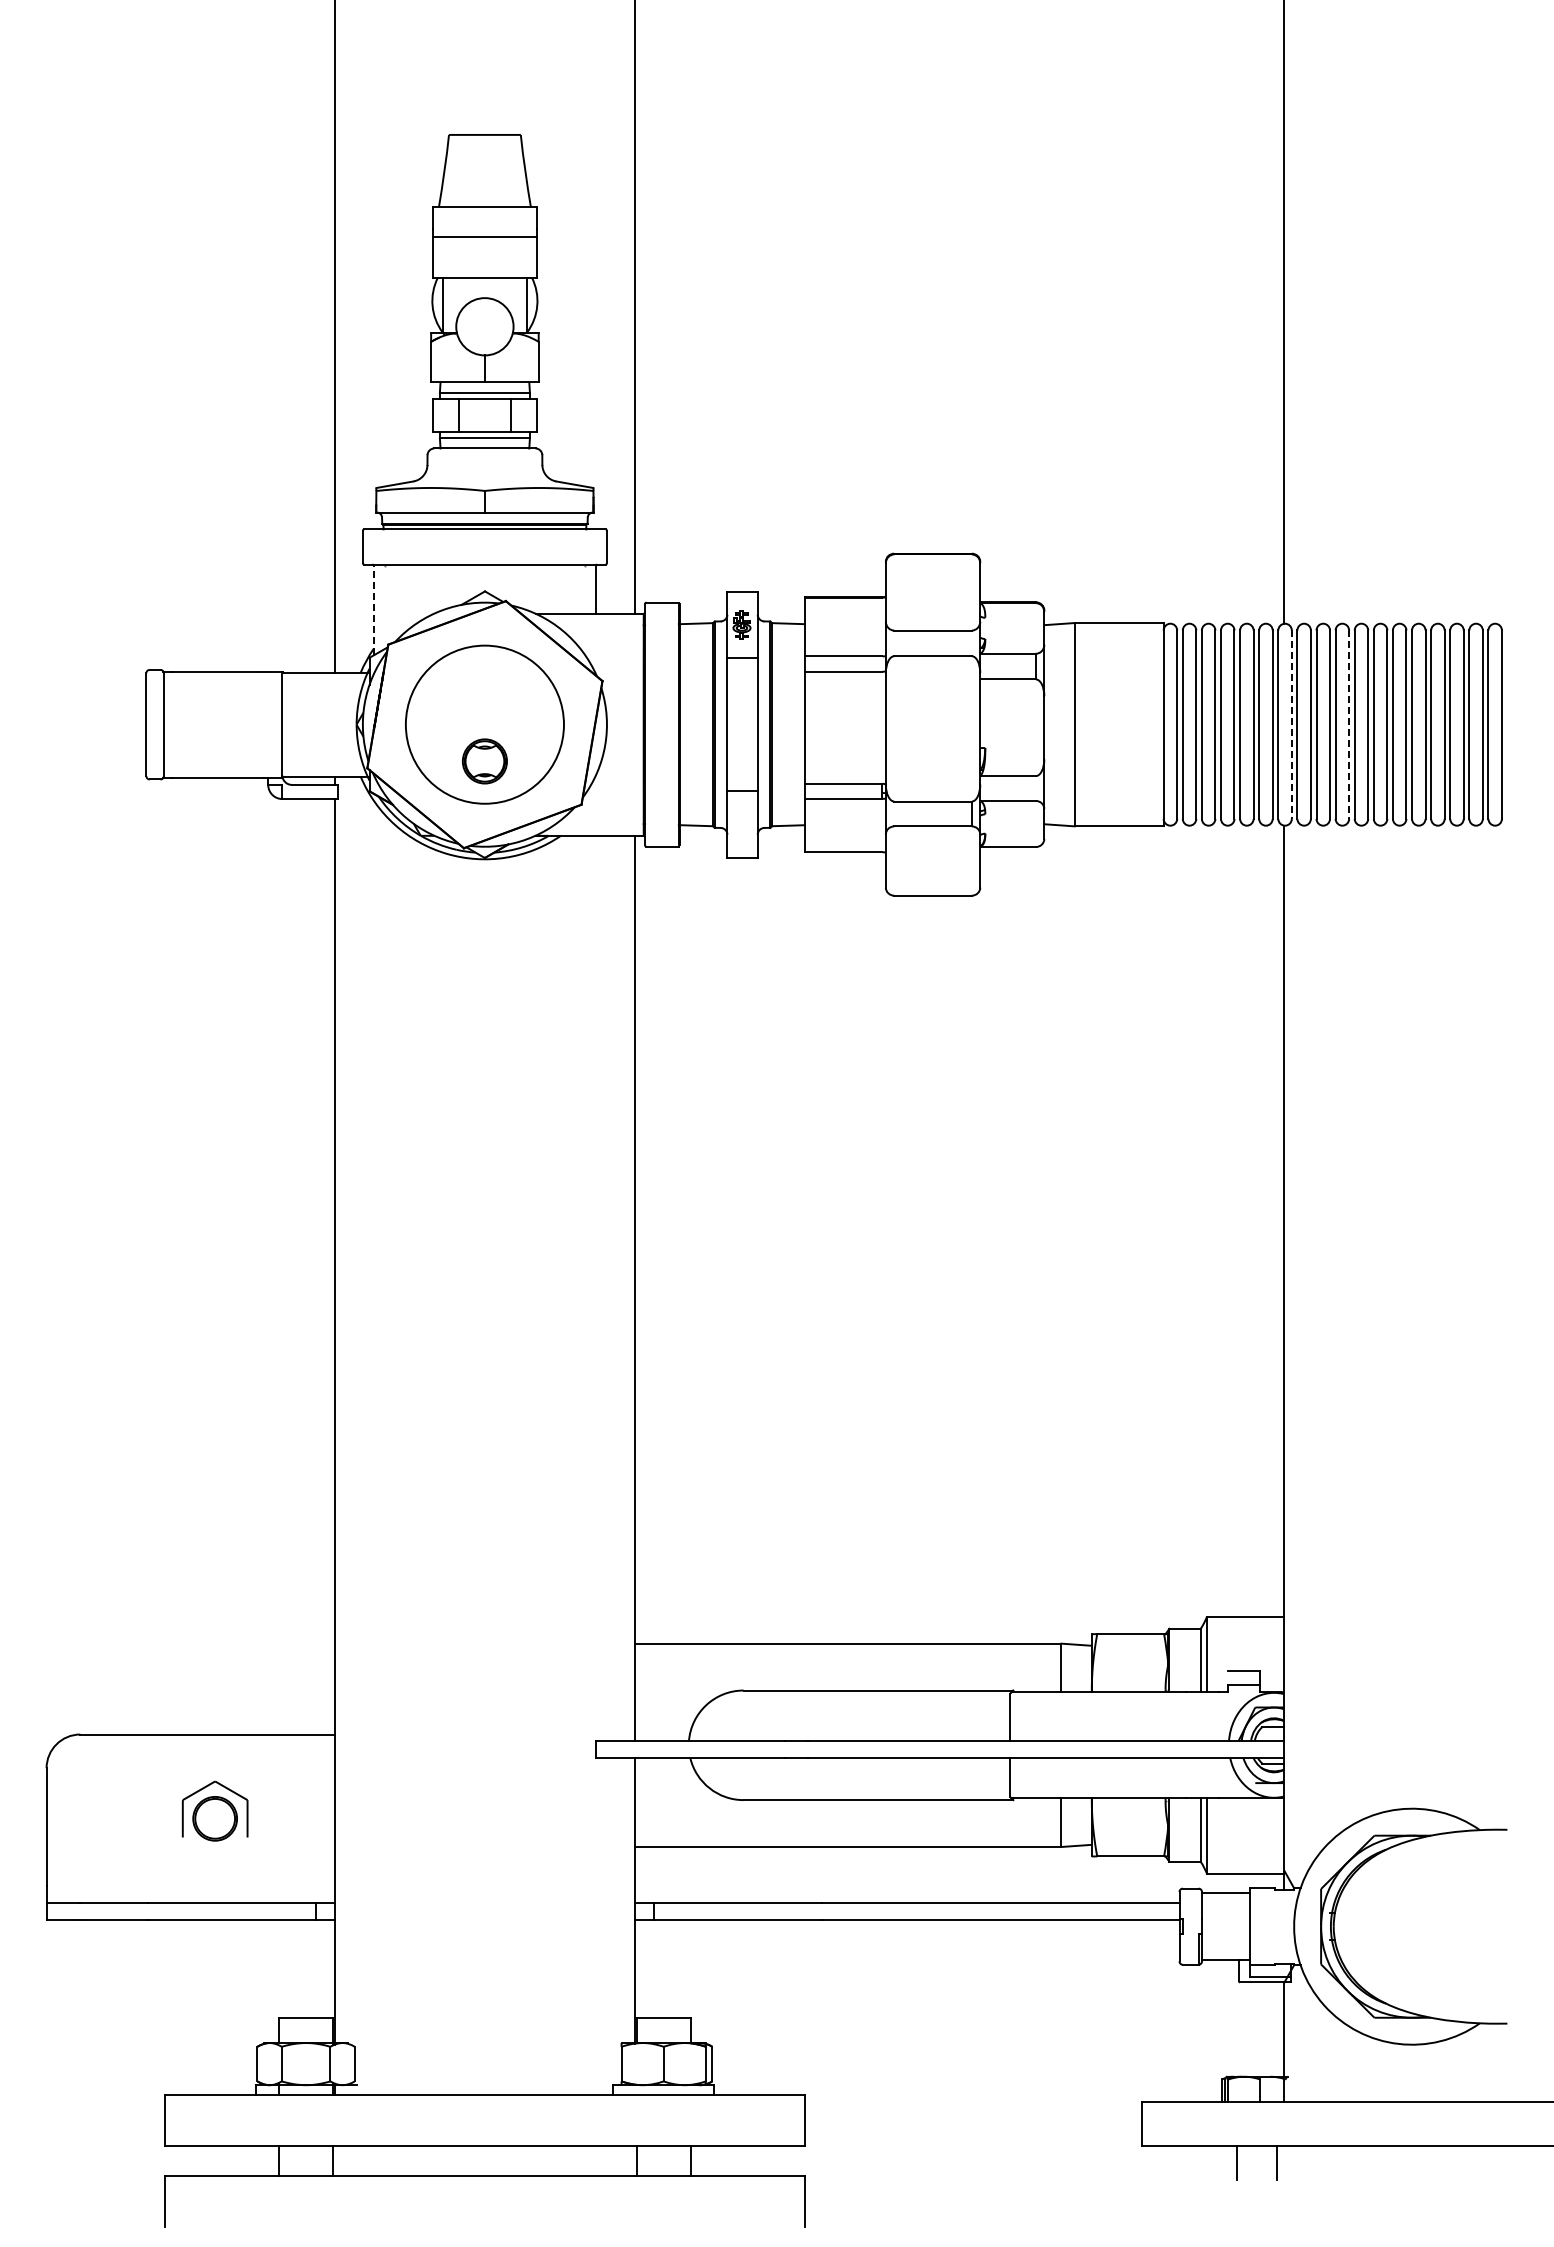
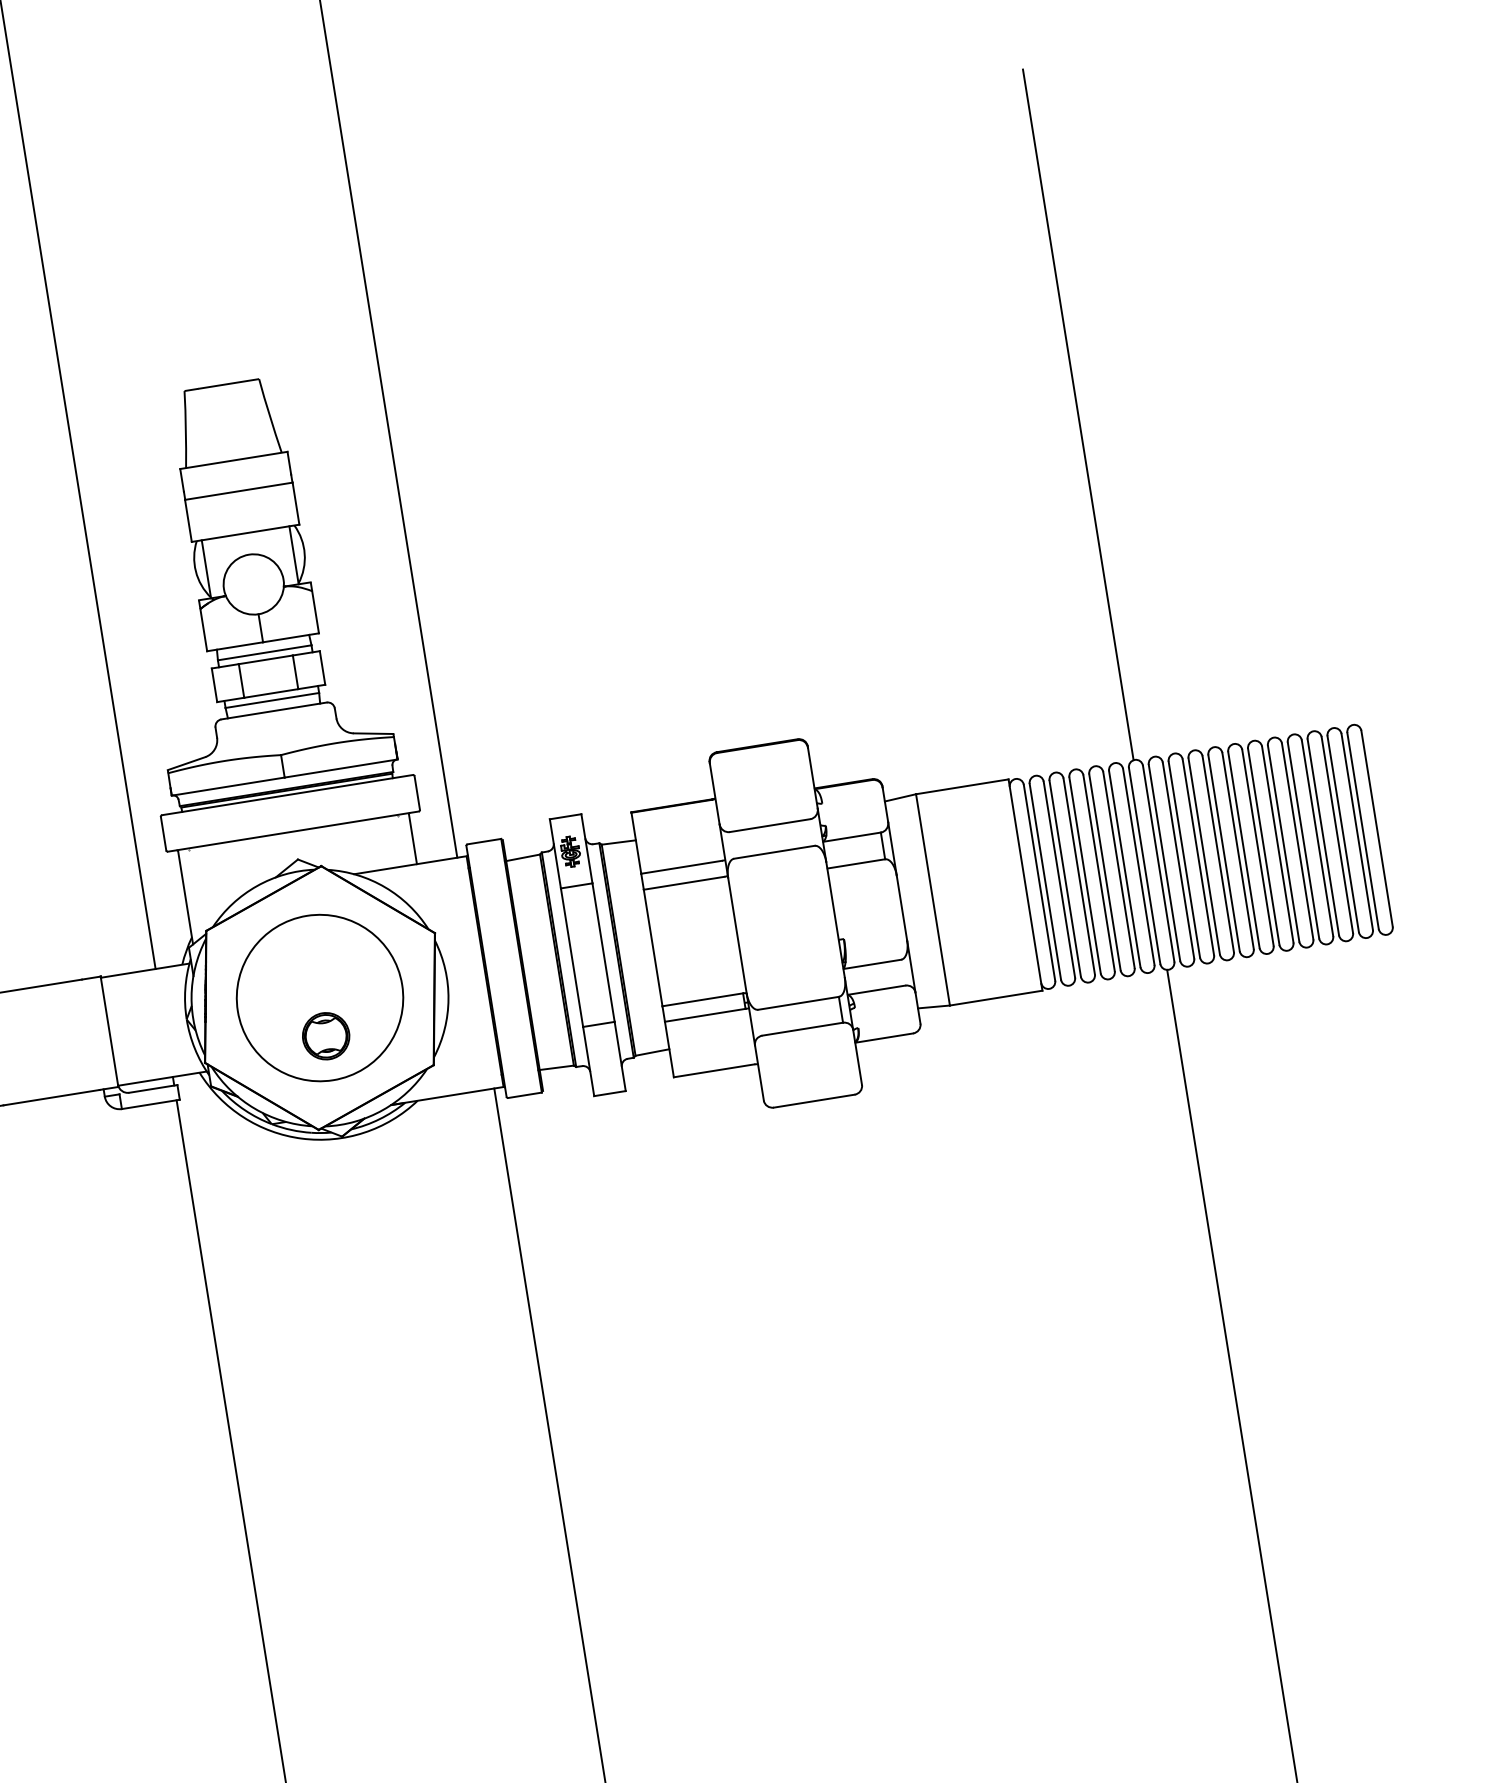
line: (373, 610) -> (185, 897), dashed -> solid
line: (1291, 725) -> (1158, 864), dashed -> solid
line: (1349, 725) -> (1218, 854), dashed -> solid

